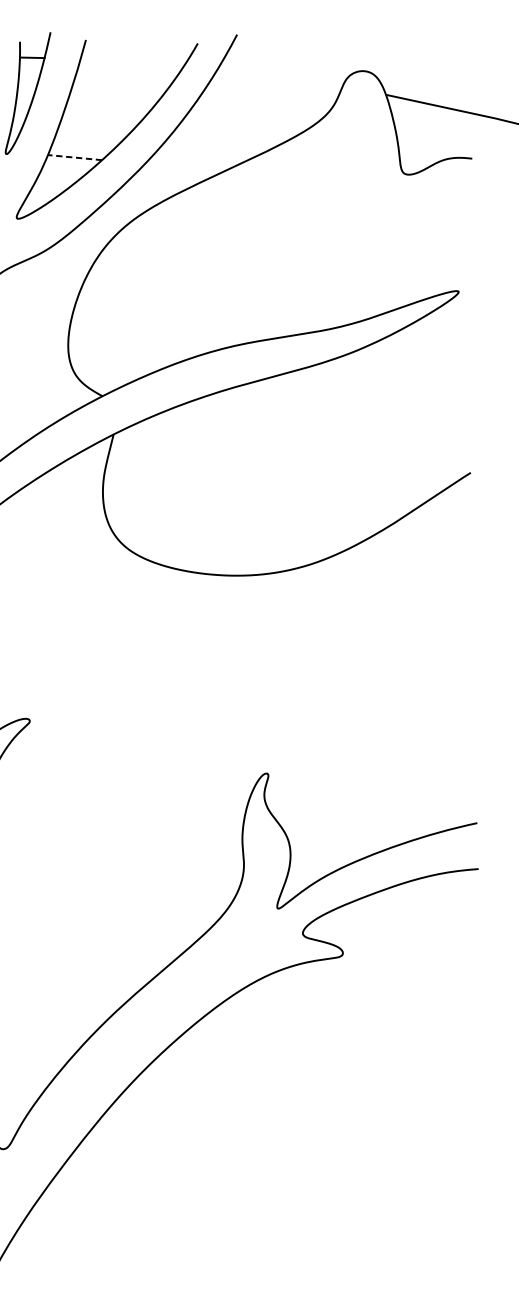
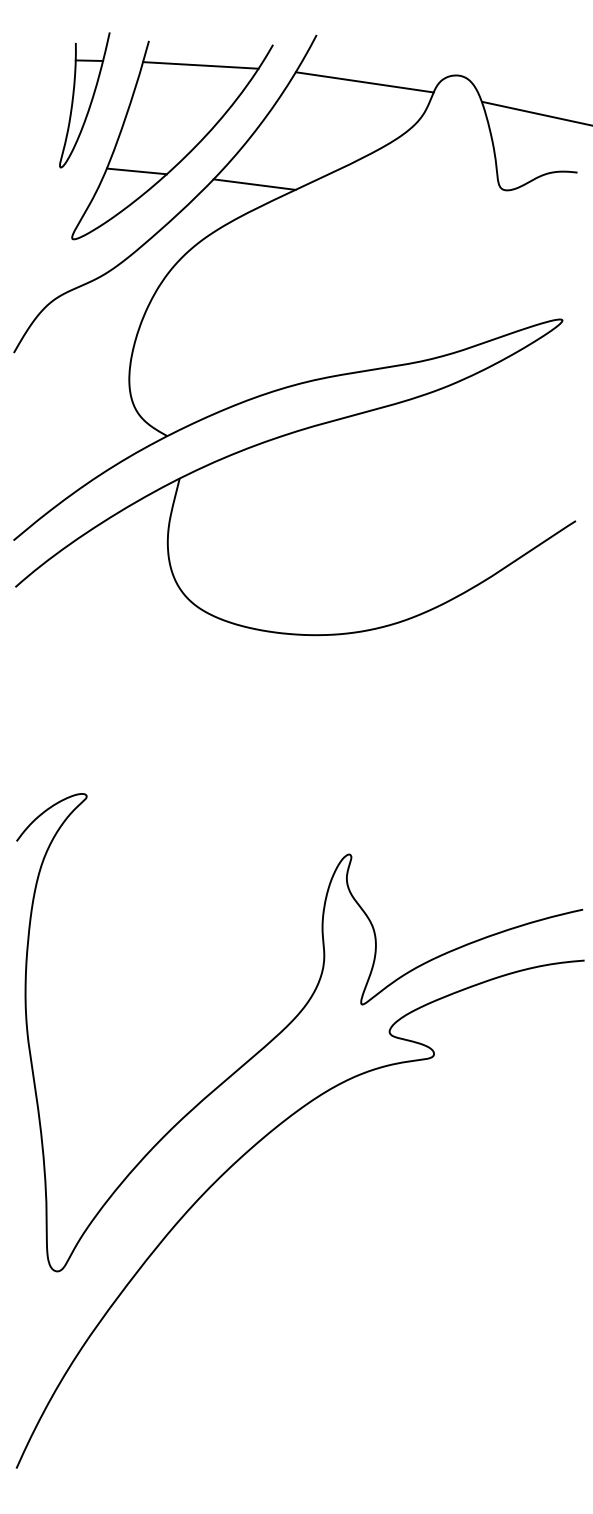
line: (132, 62) -> (200, 65), added
line: (280, 77) -> (364, 82), added
line: (74, 157) -> (136, 171), dashed -> solid
line: (181, 169) -> (254, 184), added

